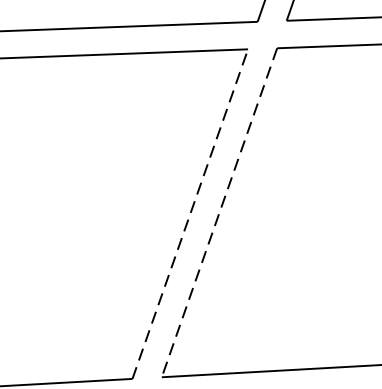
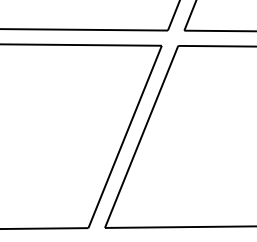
line: (190, 213) -> (125, 136), dashed -> solid
line: (219, 213) -> (141, 137), dashed -> solid

